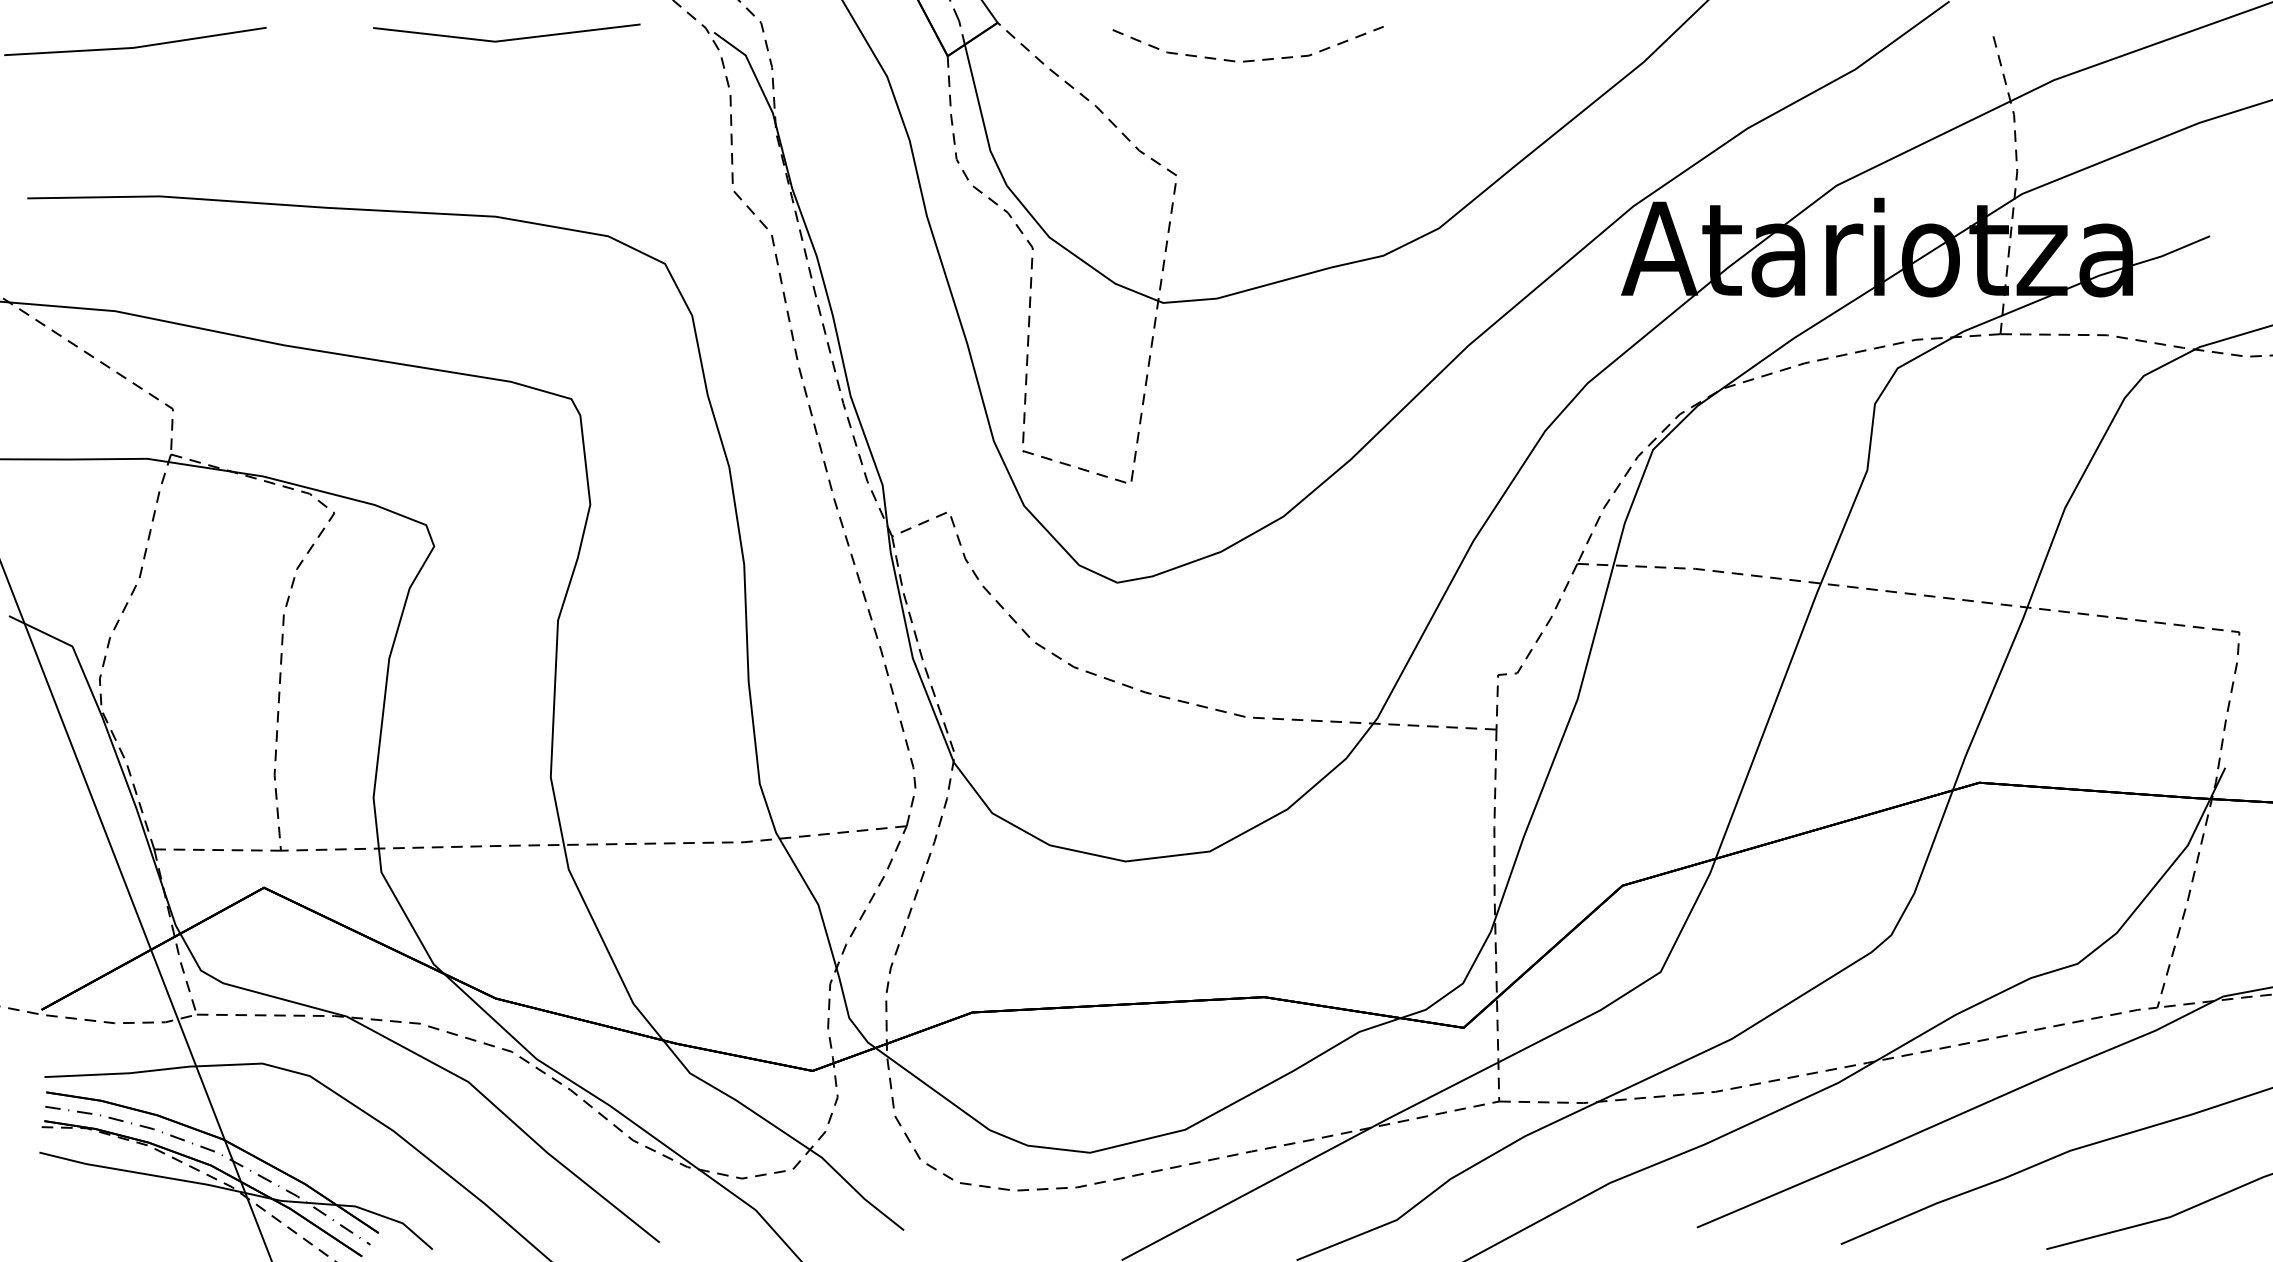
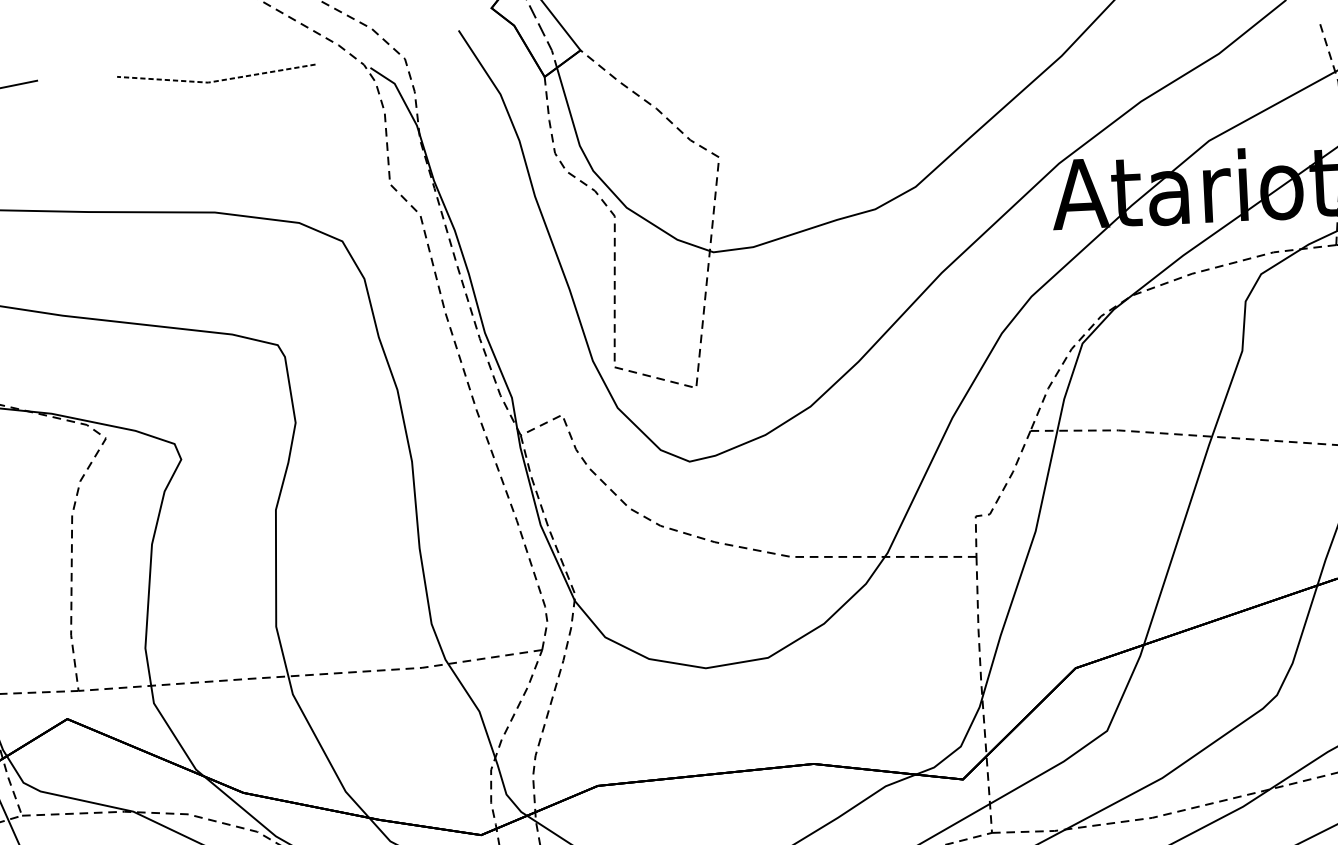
line: (506, 40) -> (216, 81), solid -> dashed
curve: (1252, 59) -> (771, 68), removed

